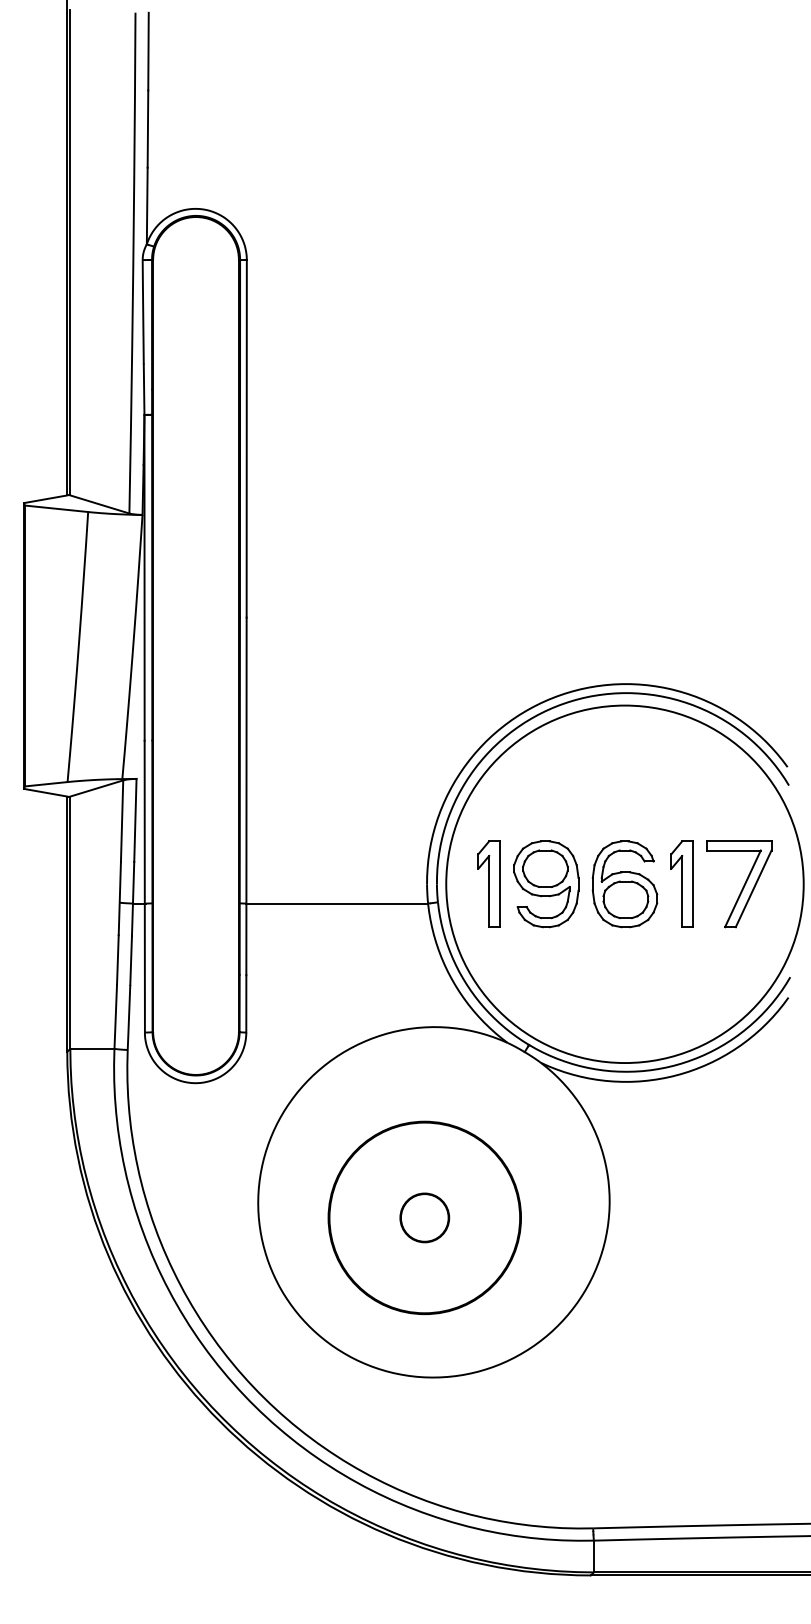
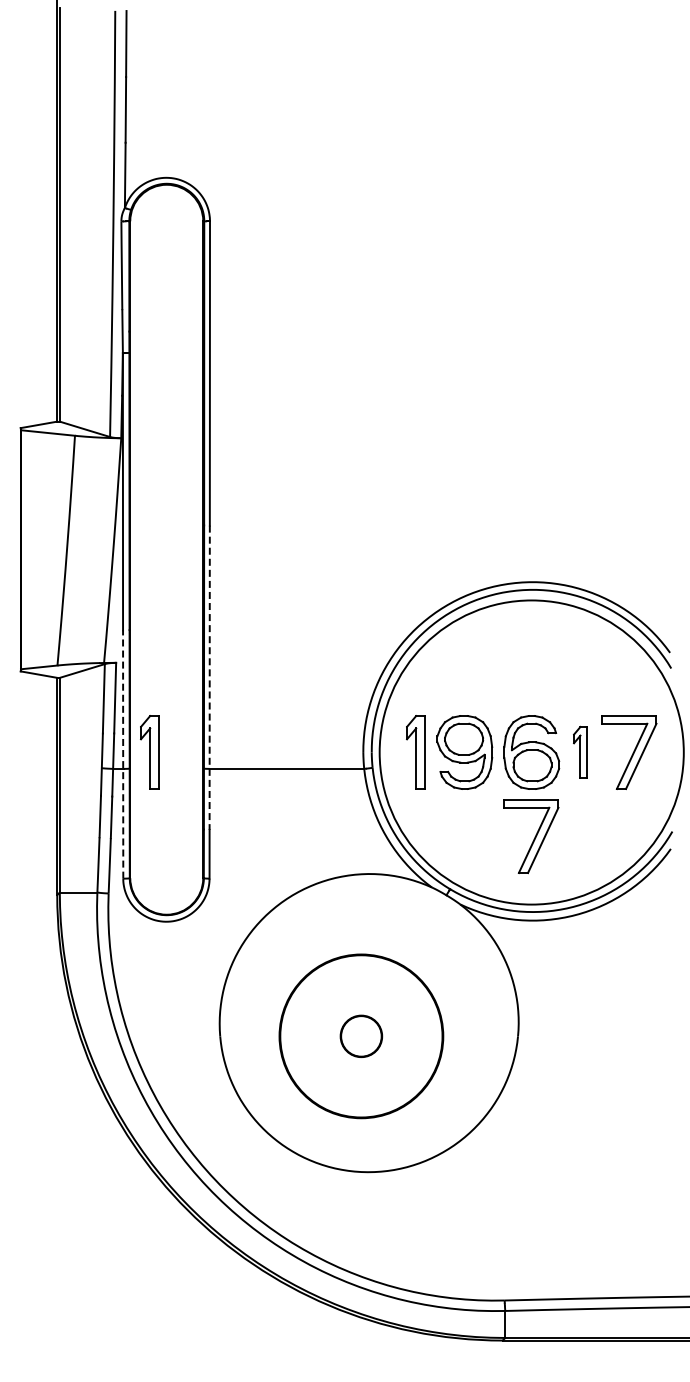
line: (246, 797) -> (209, 678), solid -> dashed
part: (175, 884) -> (149, 752), added
part: (682, 884) -> (580, 752), size x0.7
line: (145, 885) -> (123, 753), solid -> dashed
part: (624, 983) -> (531, 836), added

